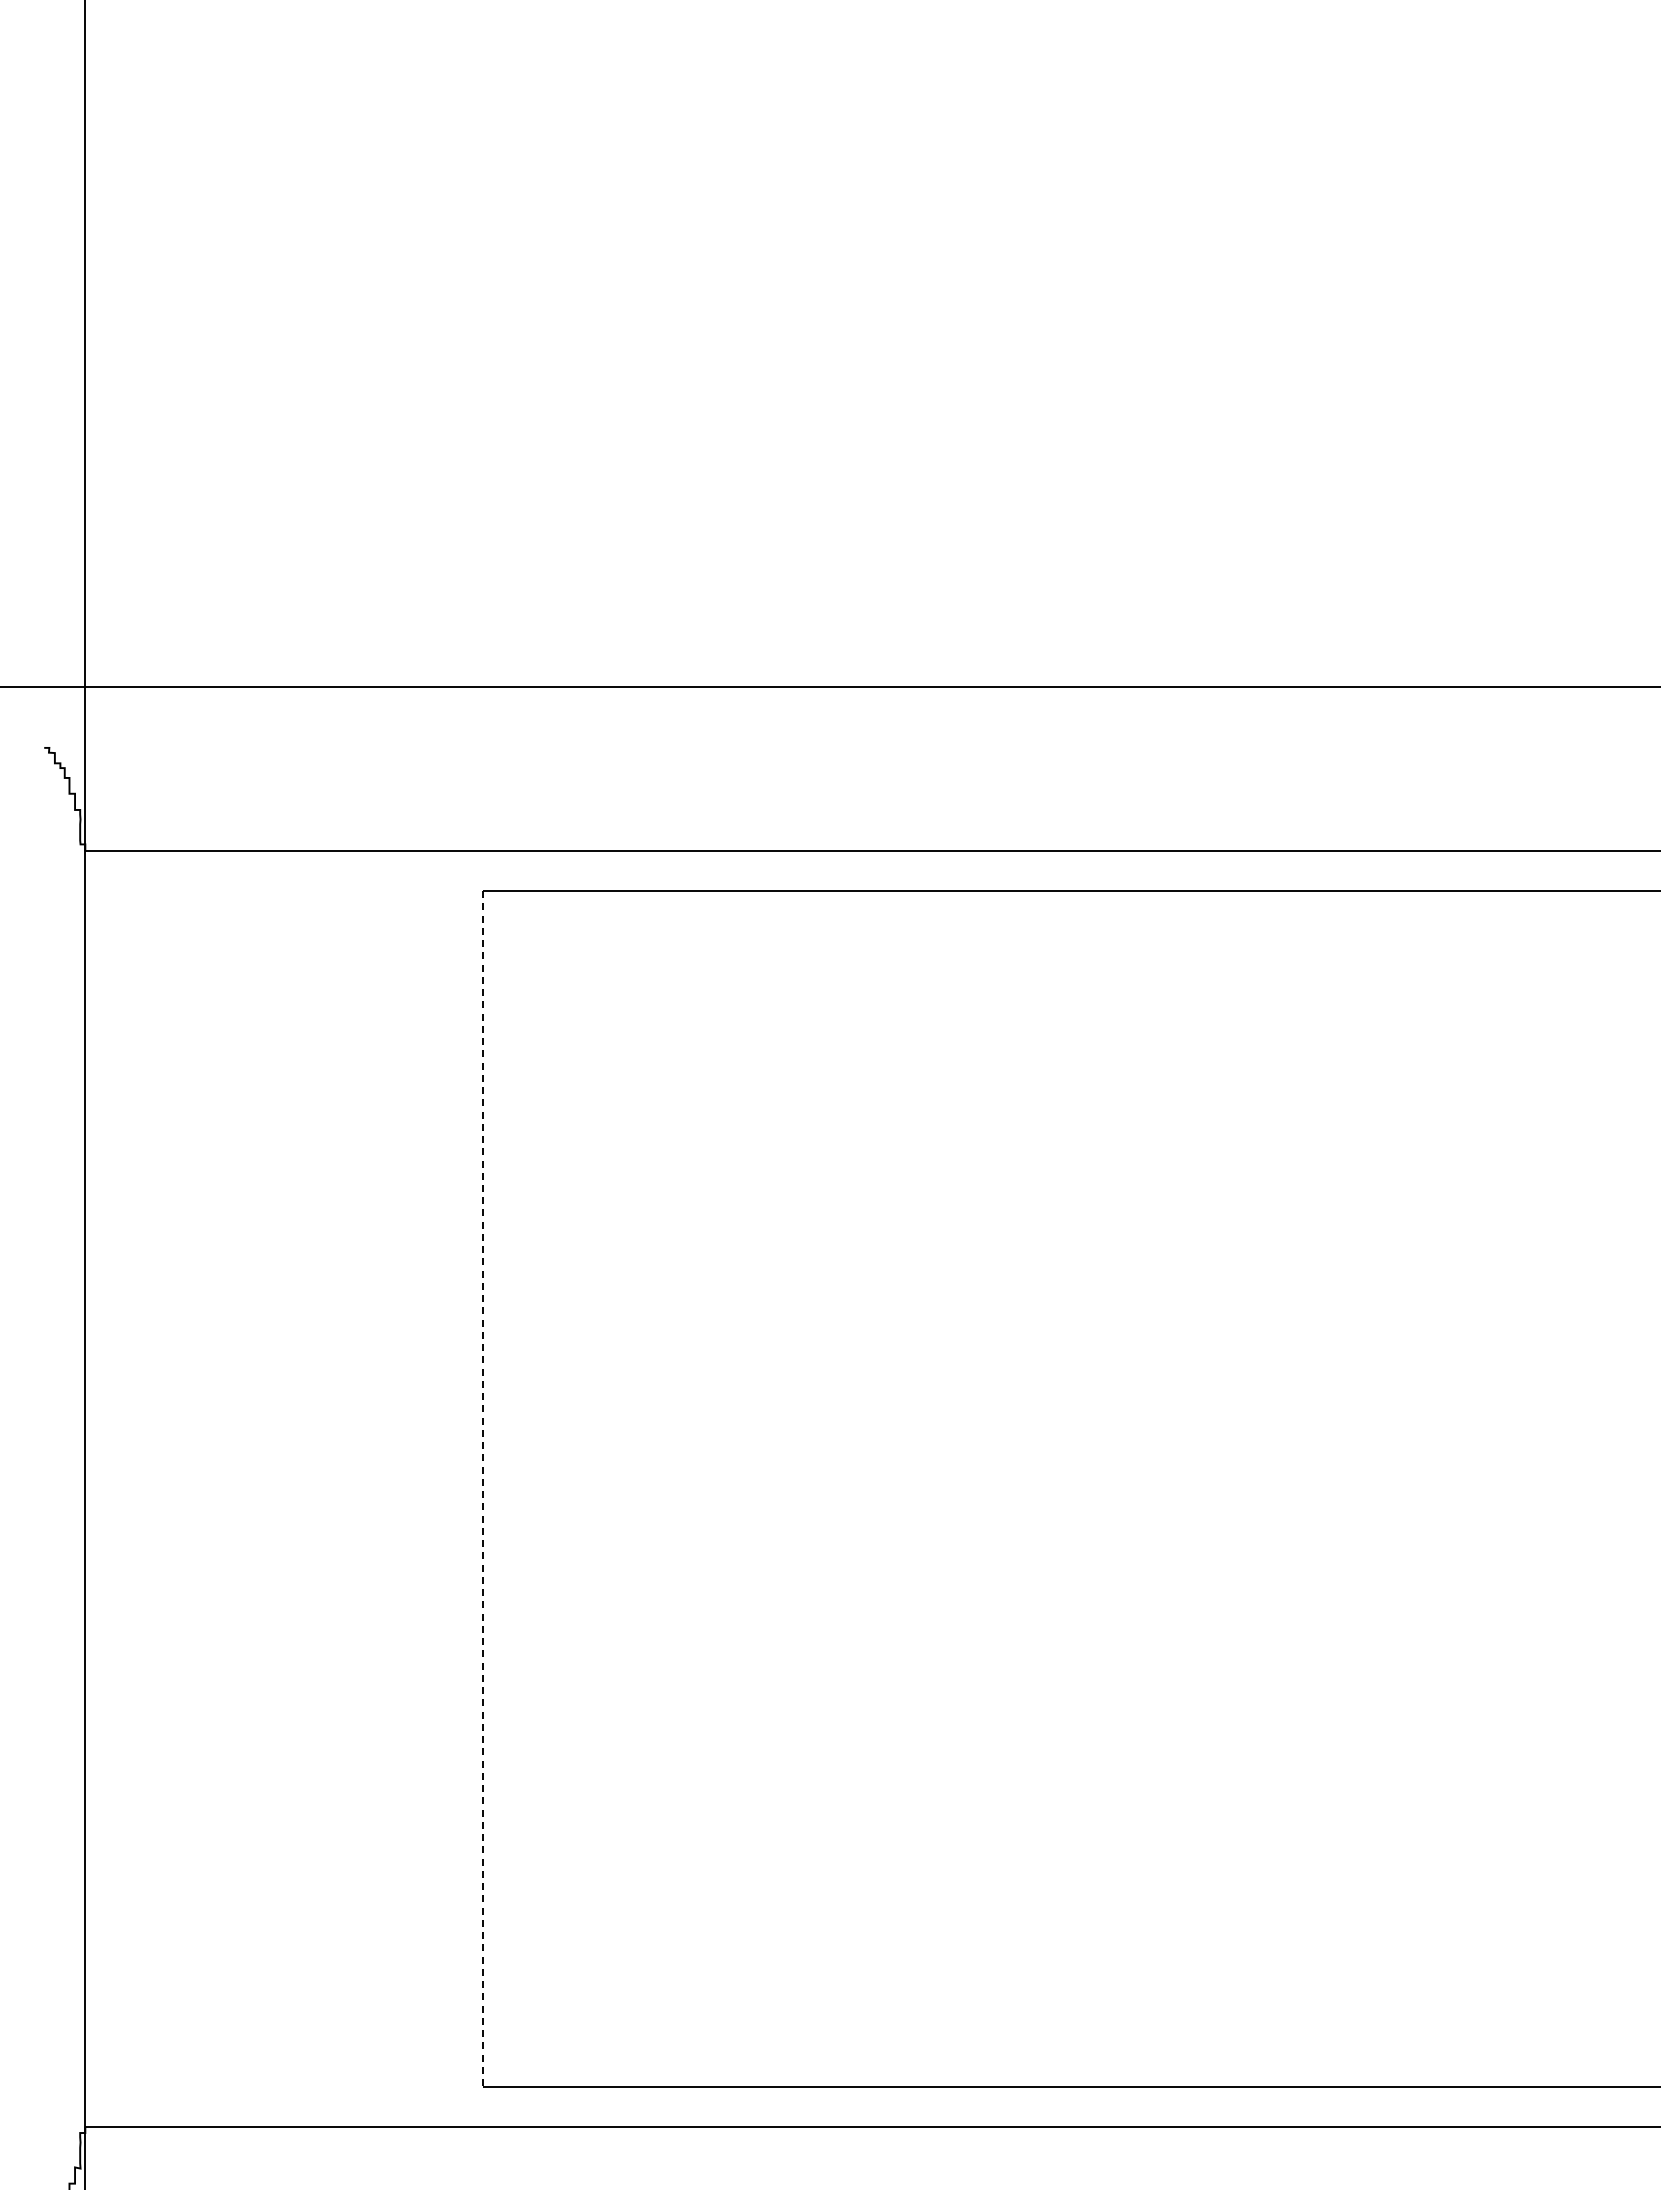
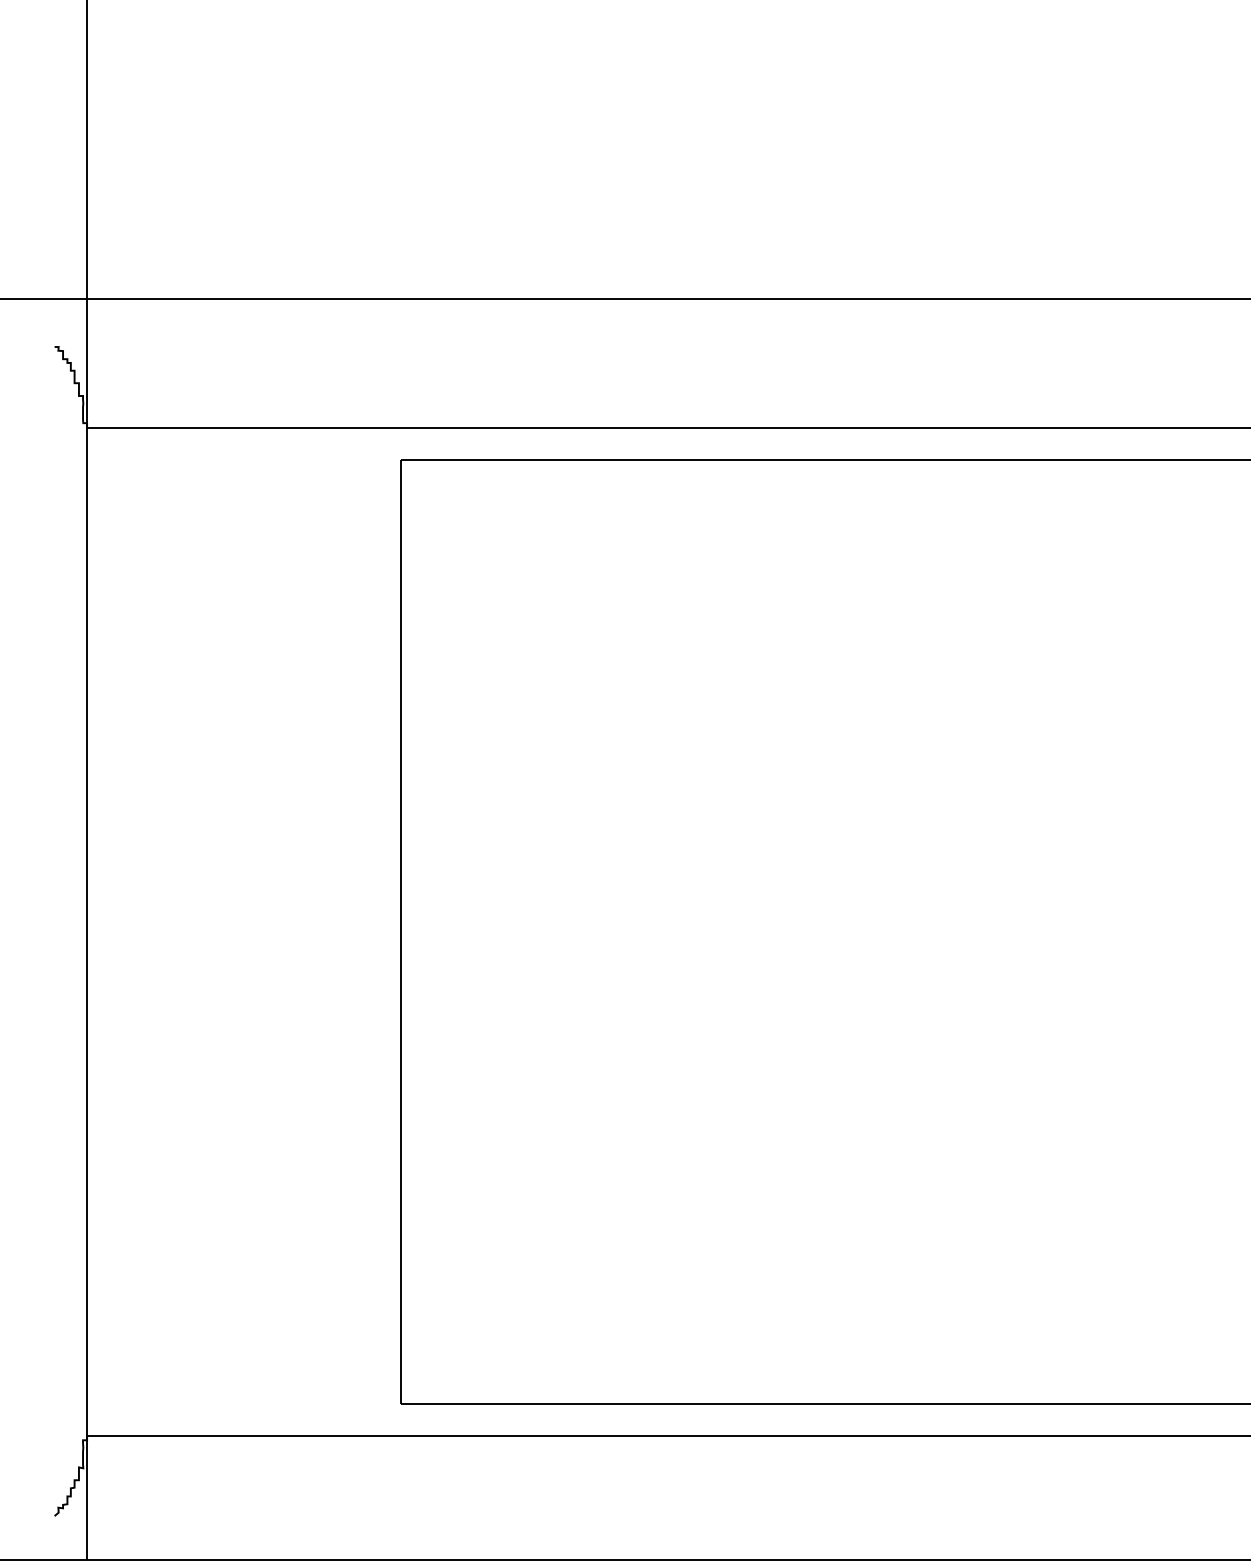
line: (482, 1489) -> (400, 932), dashed -> solid

